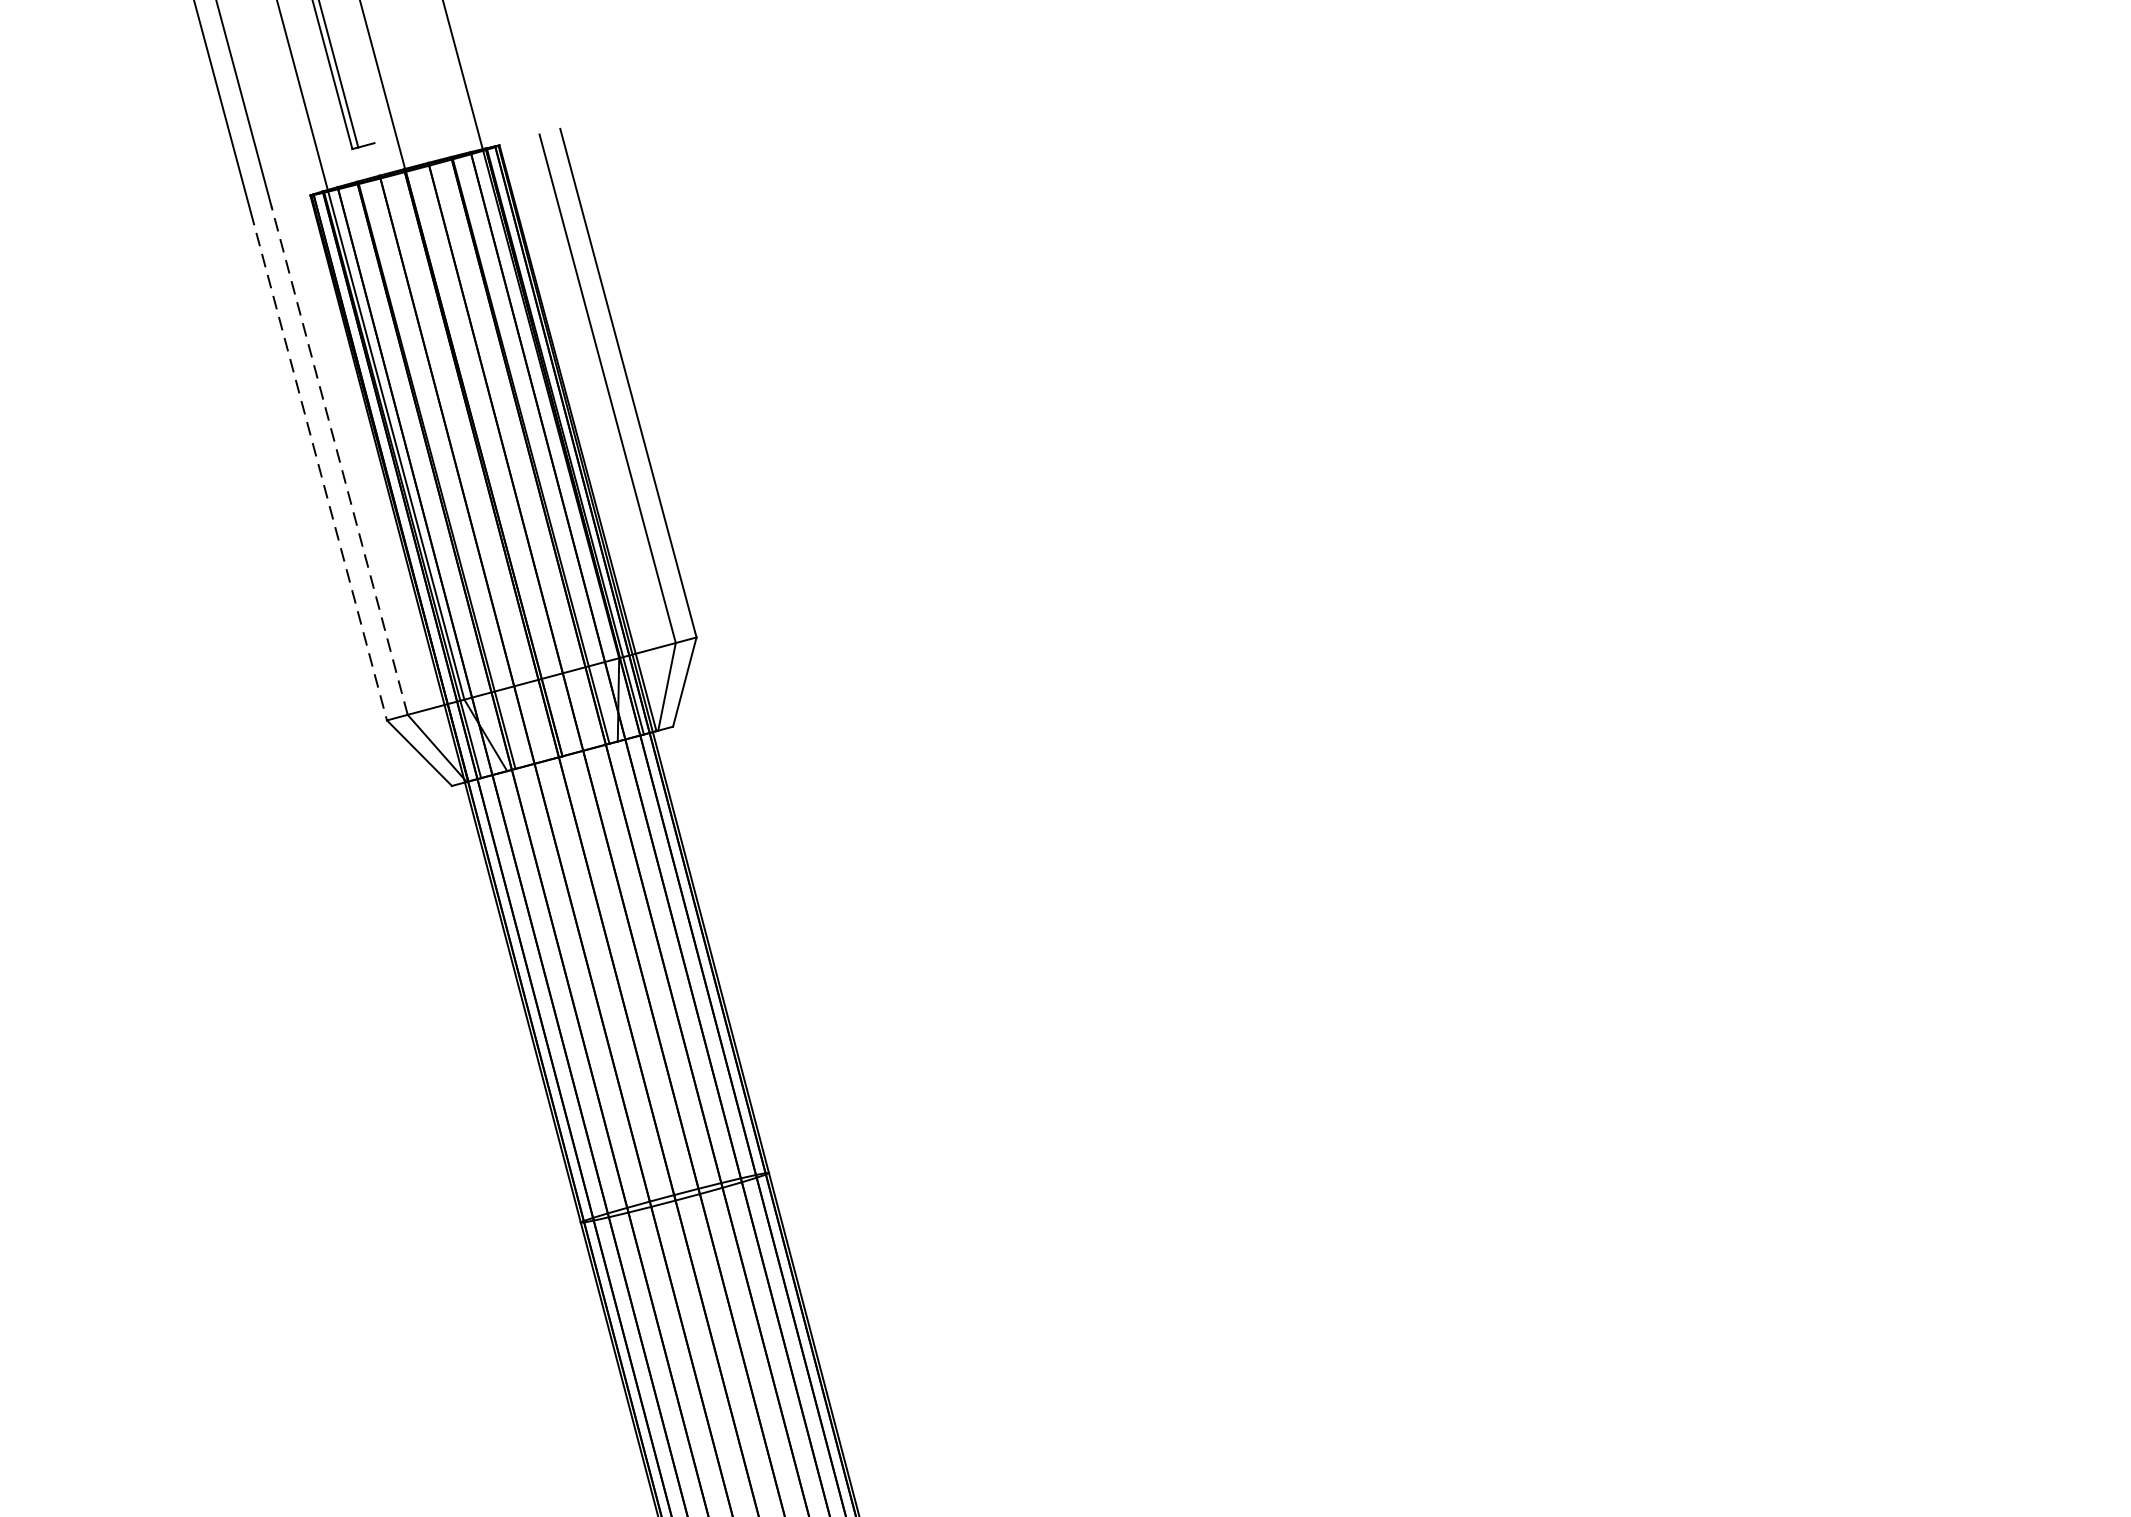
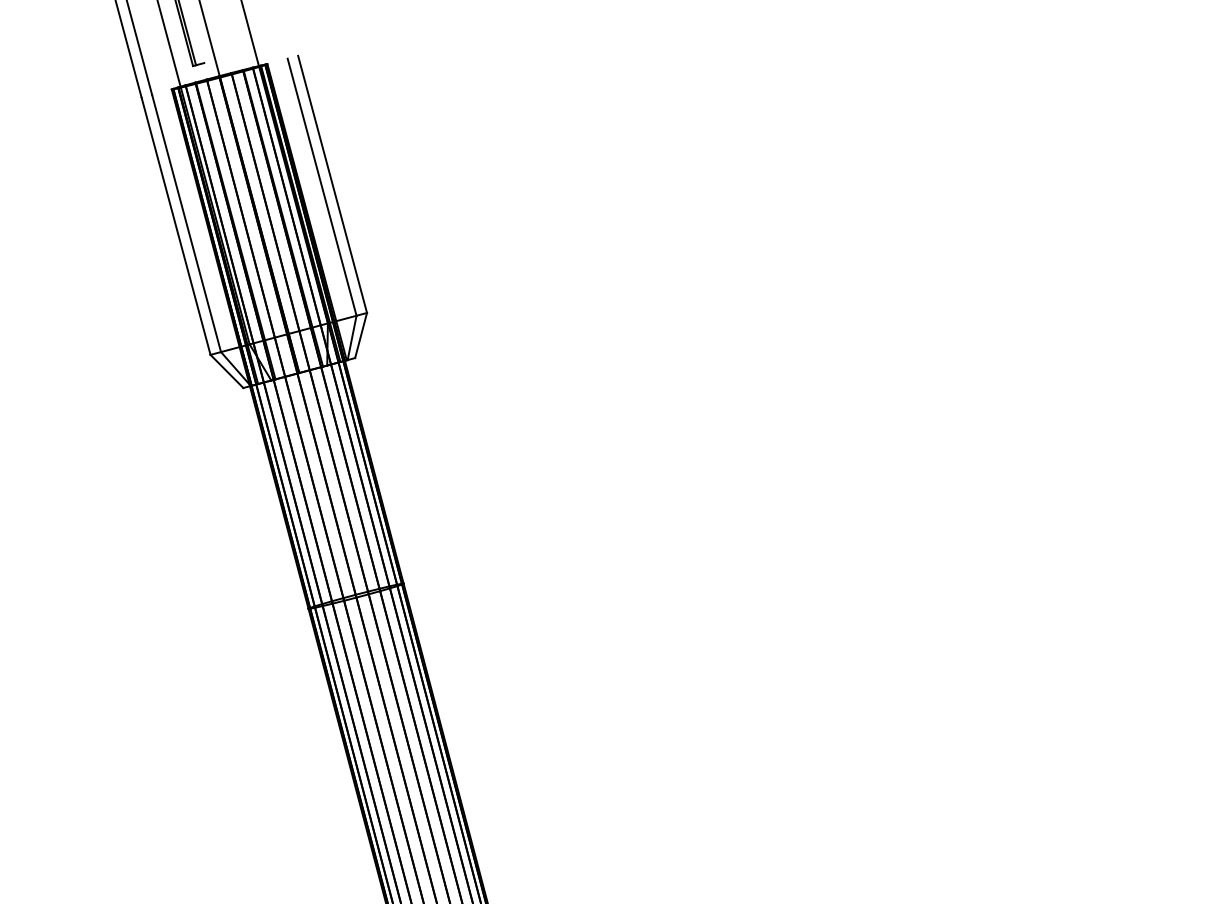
line: (339, 460) -> (186, 223), dashed -> solid
line: (319, 466) -> (176, 226), dashed -> solid

